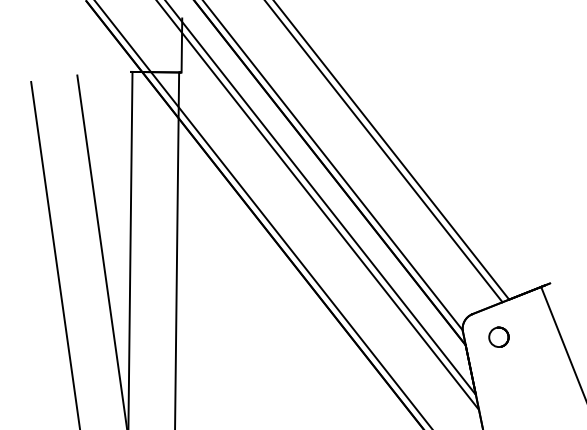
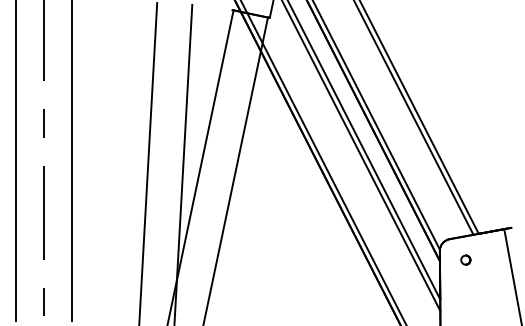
part: (498, 336) -> (465, 259), size x0.62

